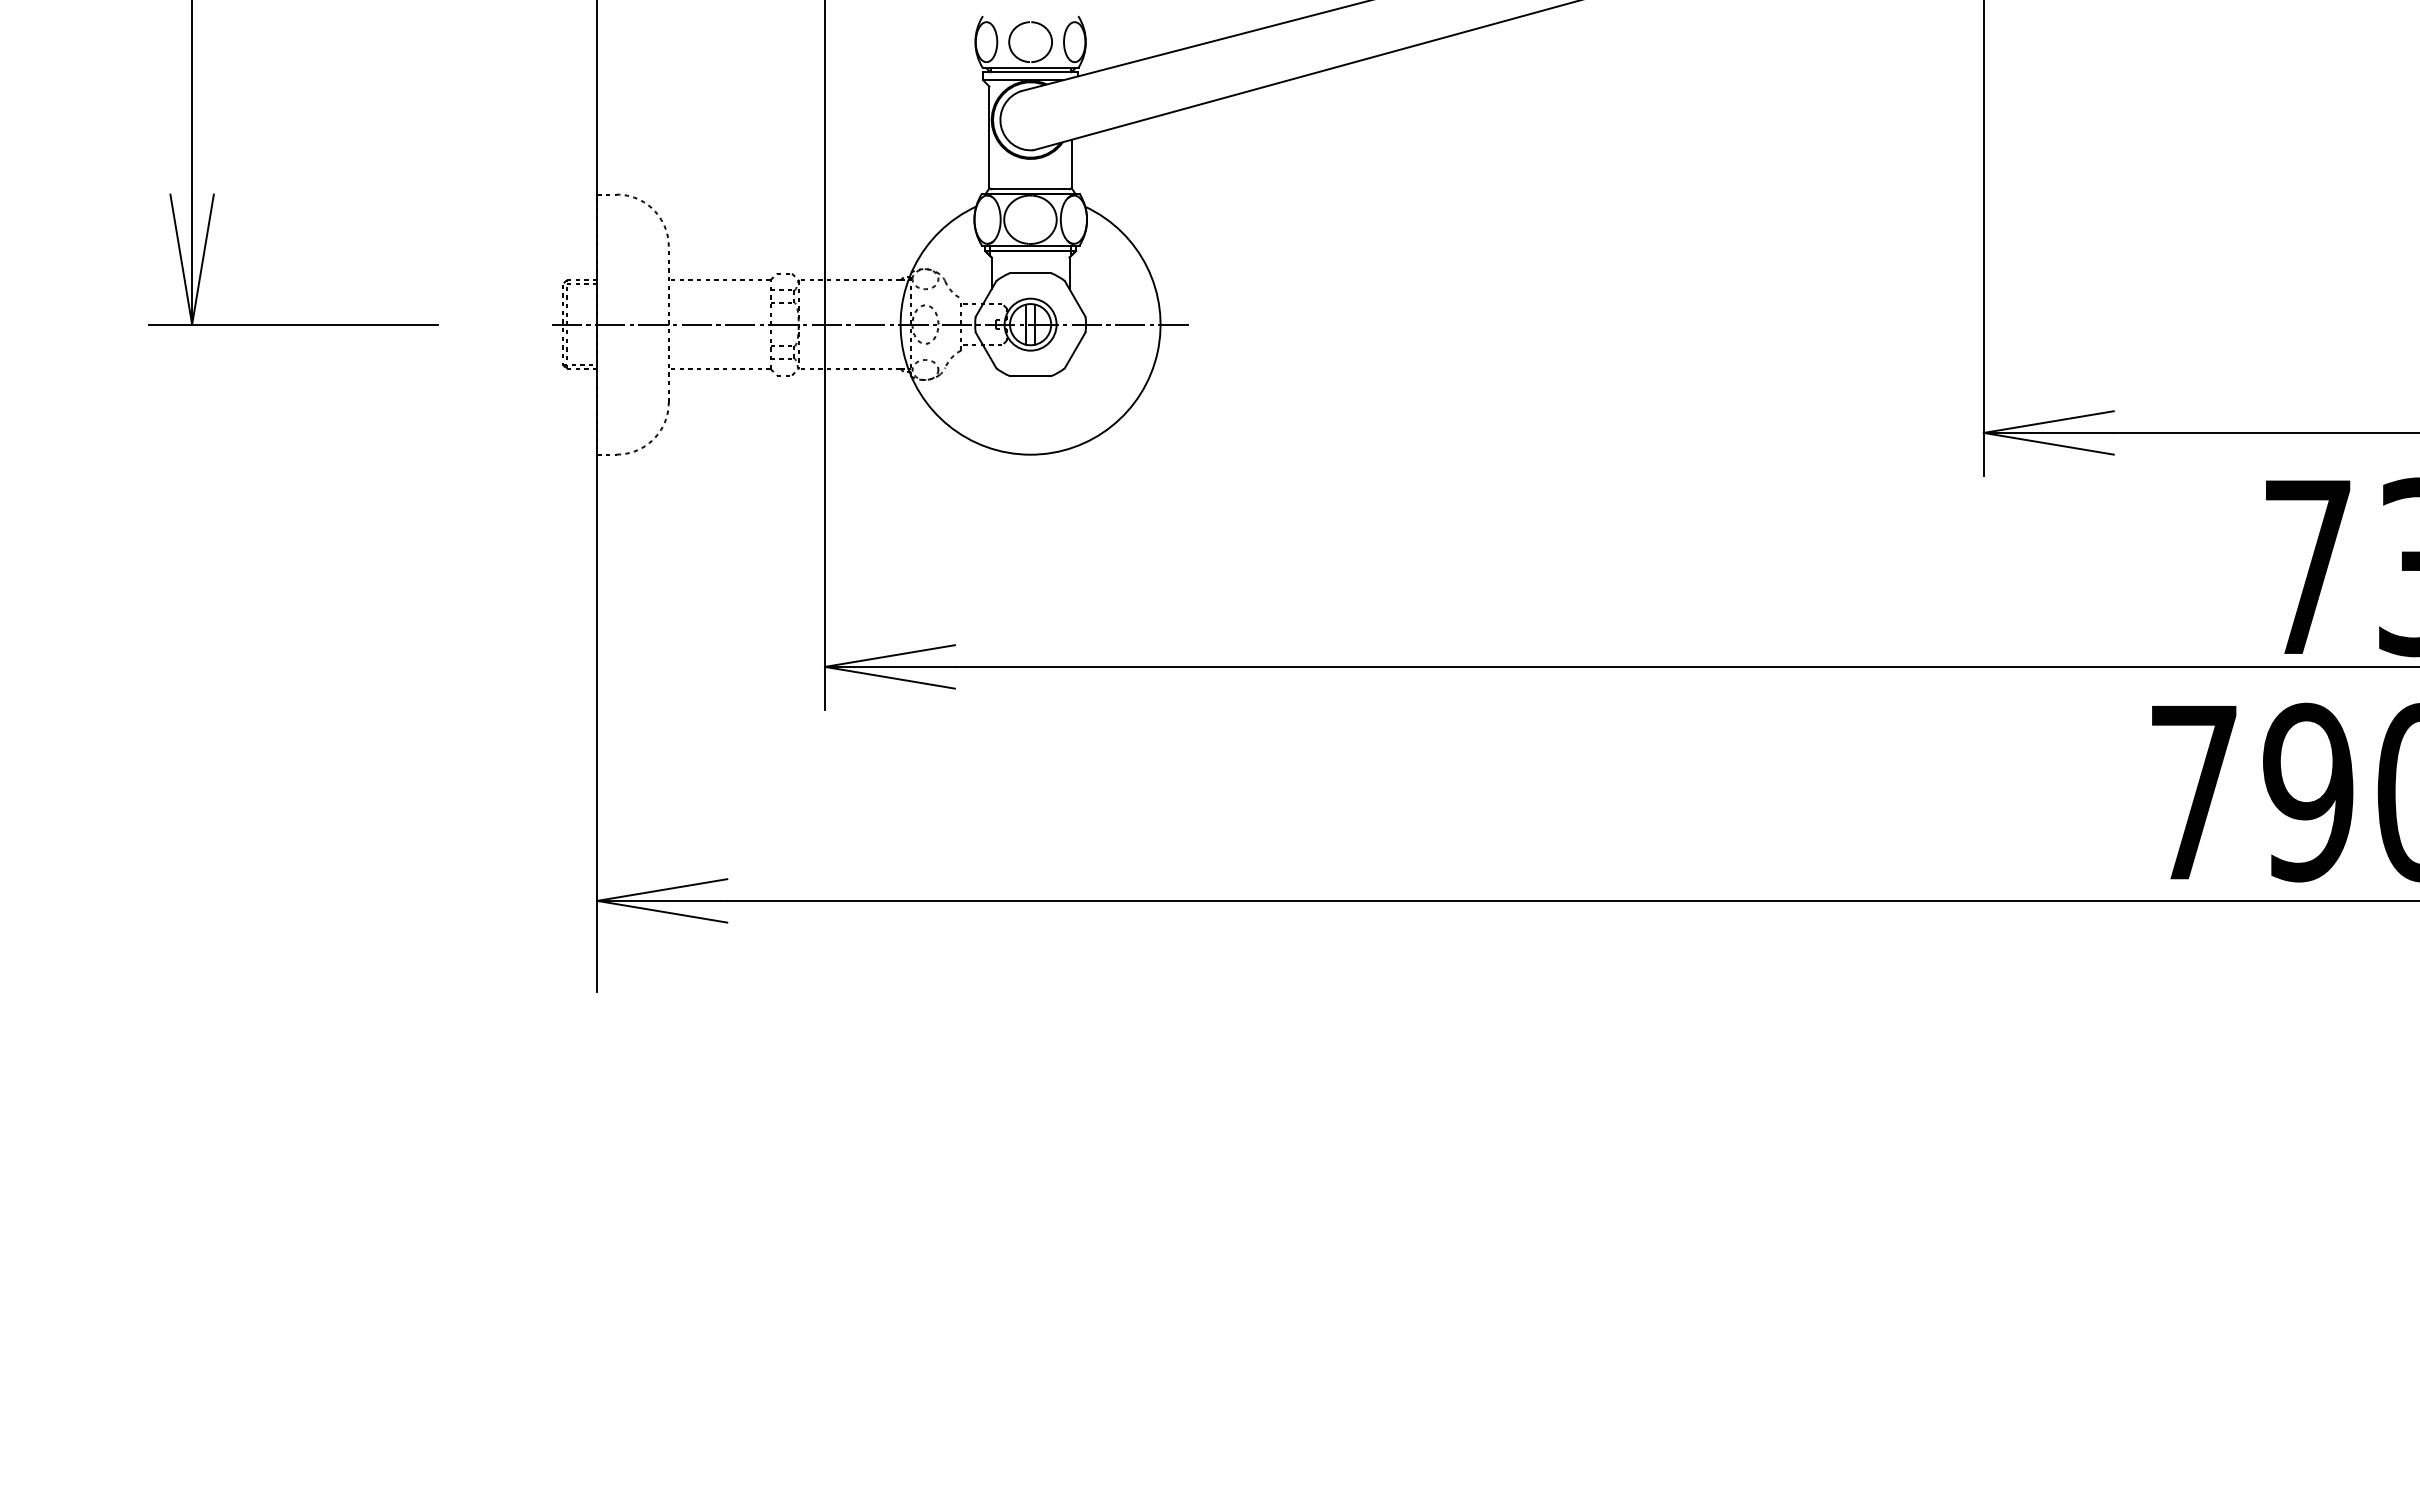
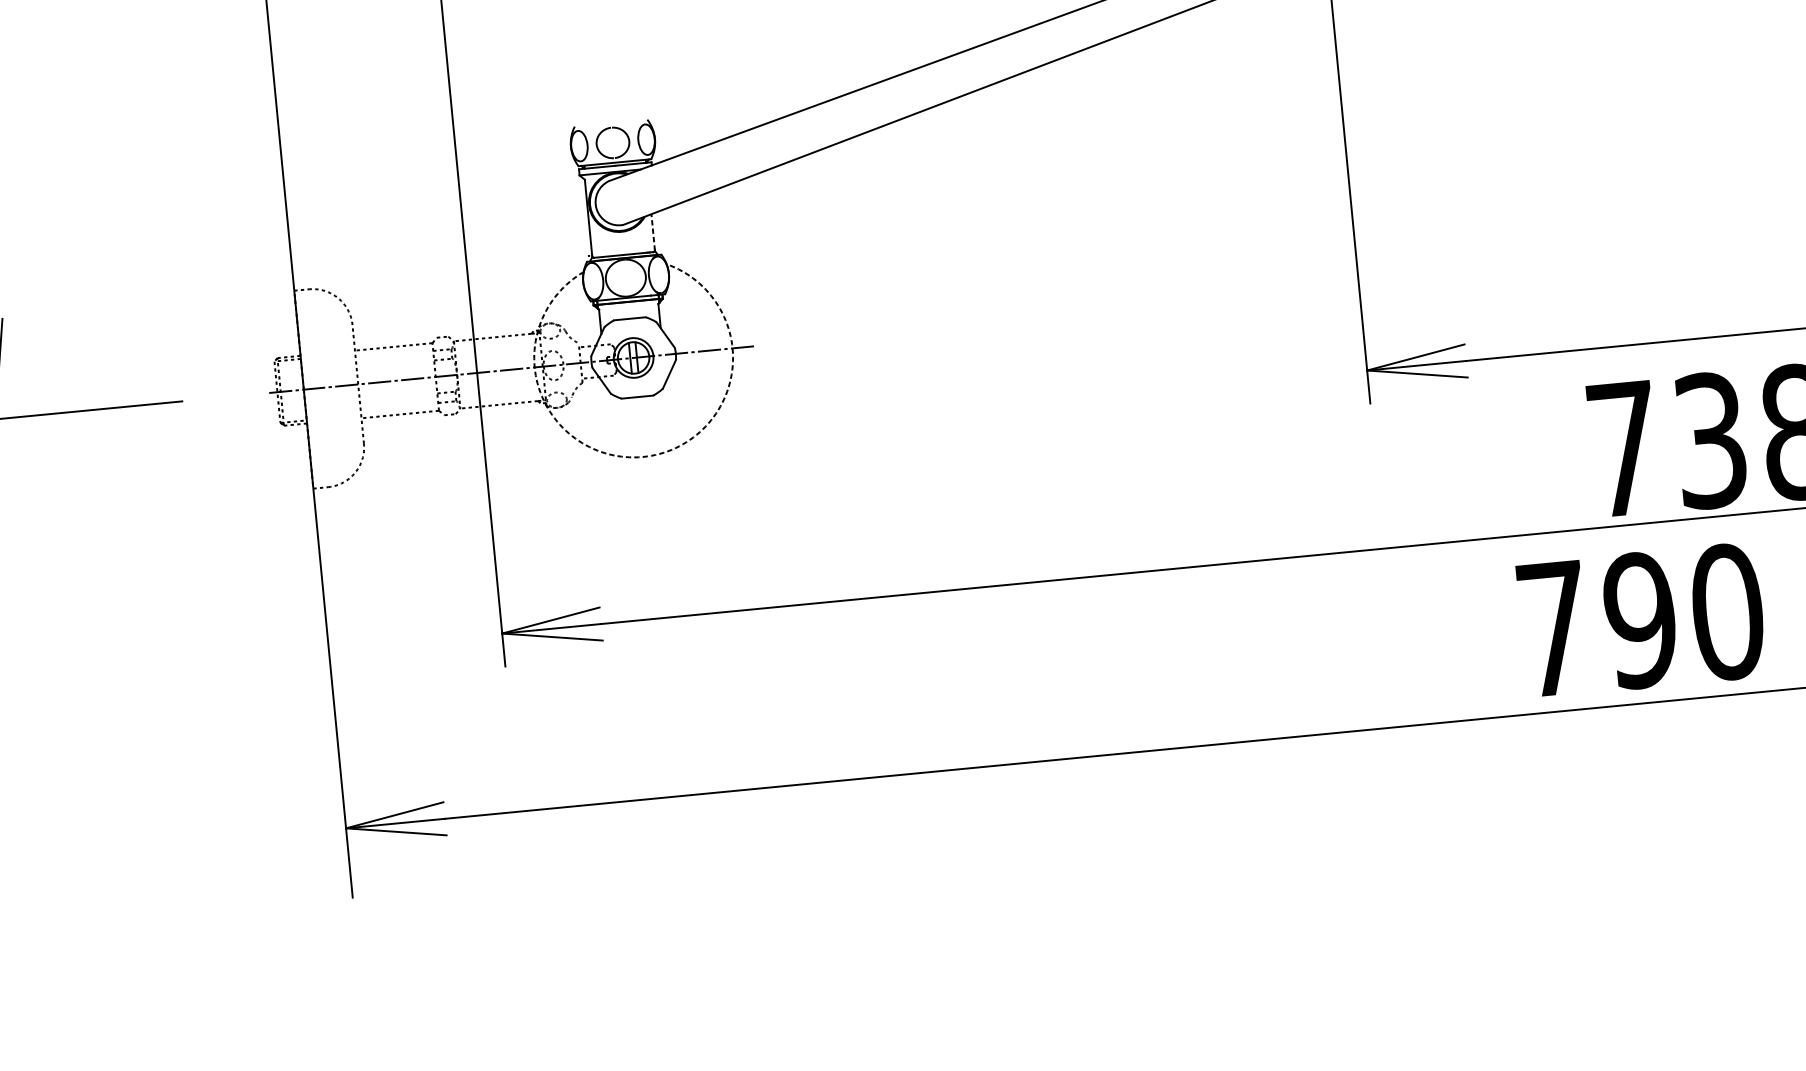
line: (1071, 163) -> (652, 232), solid -> dashed
arc: (1030, 454) -> (643, 456), solid -> dashed

